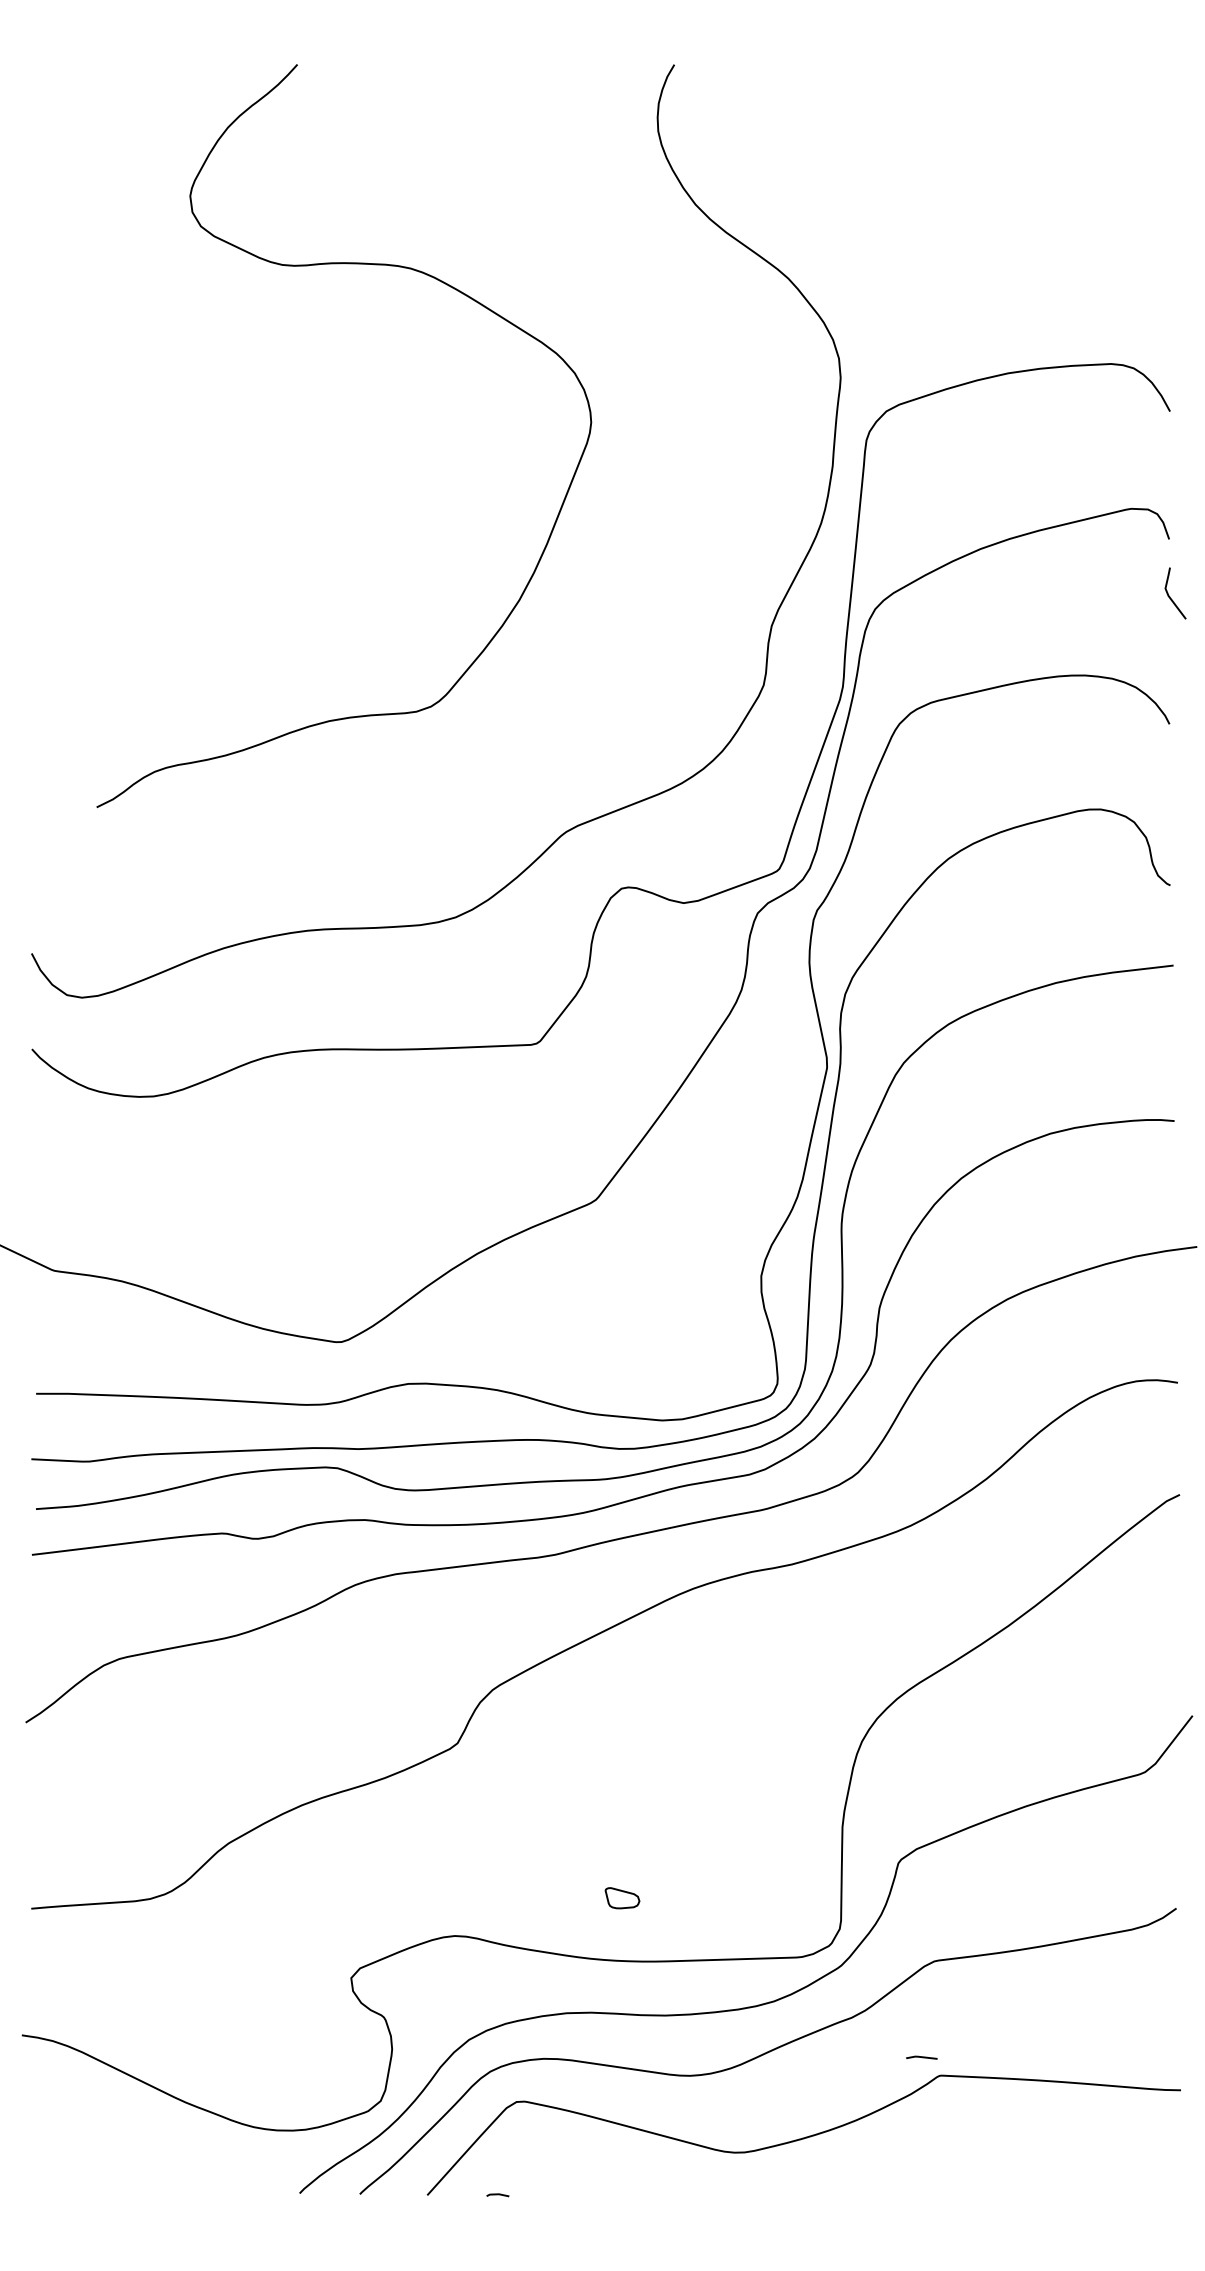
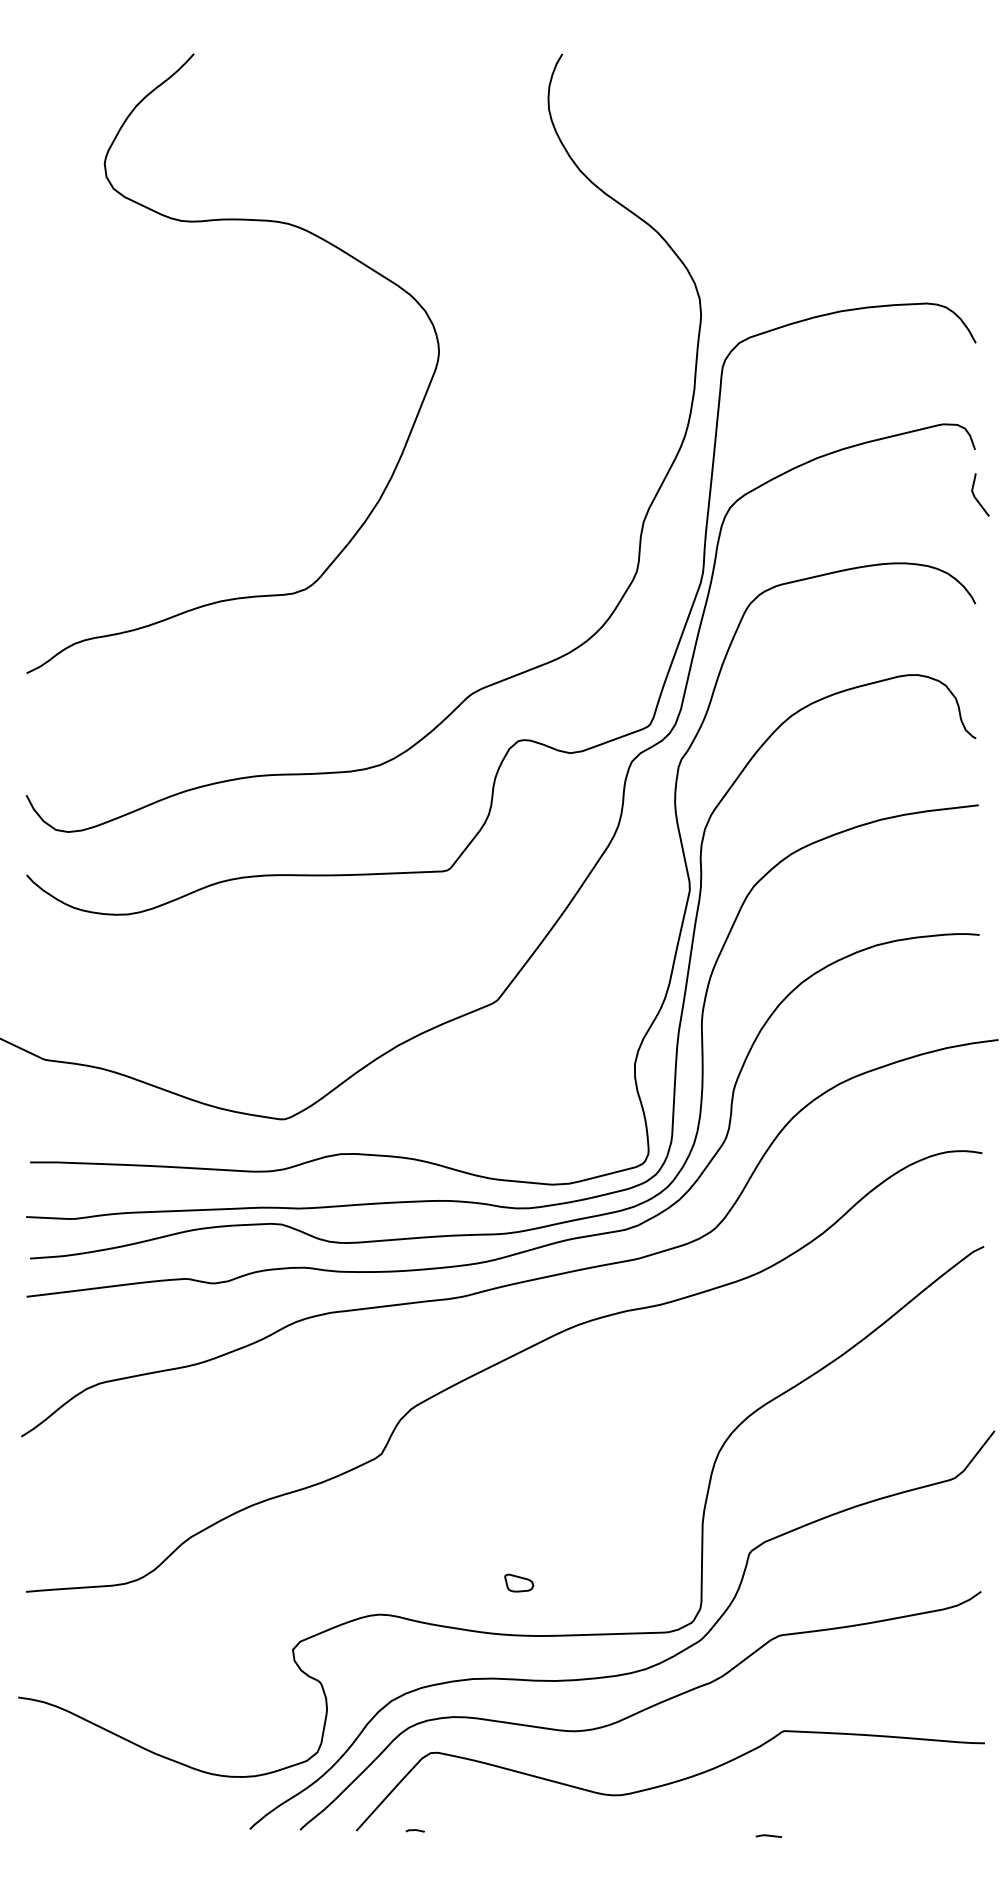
curve: (343, 264) -> (232, 220), moved
line: (921, 2056) -> (768, 1835), moved

